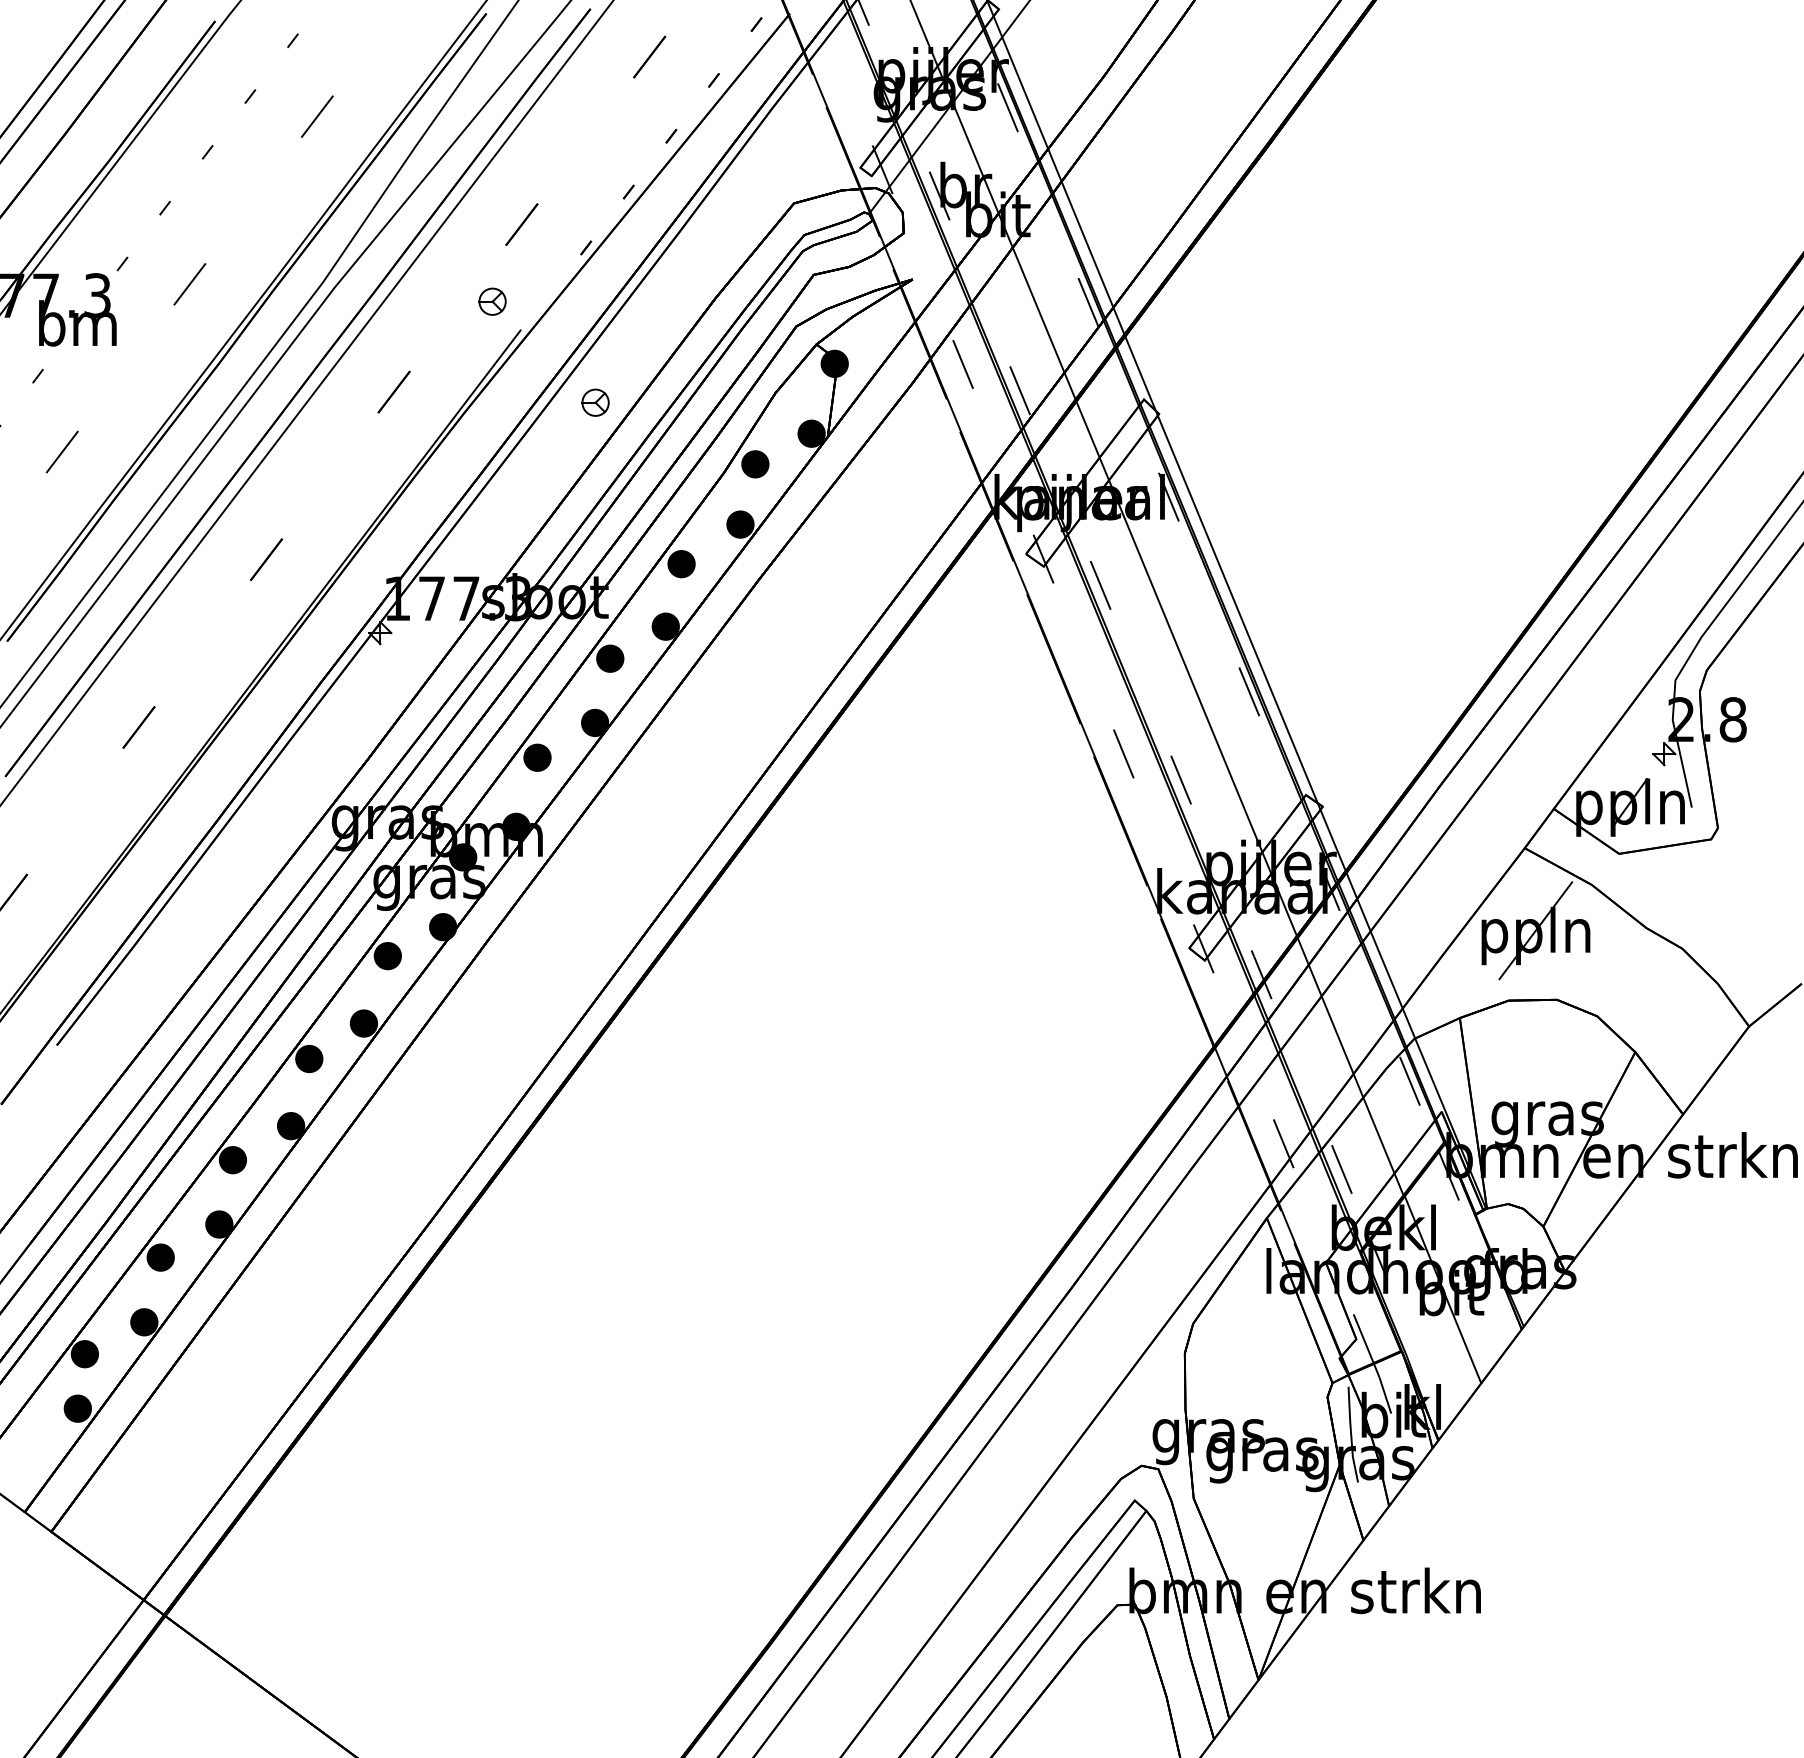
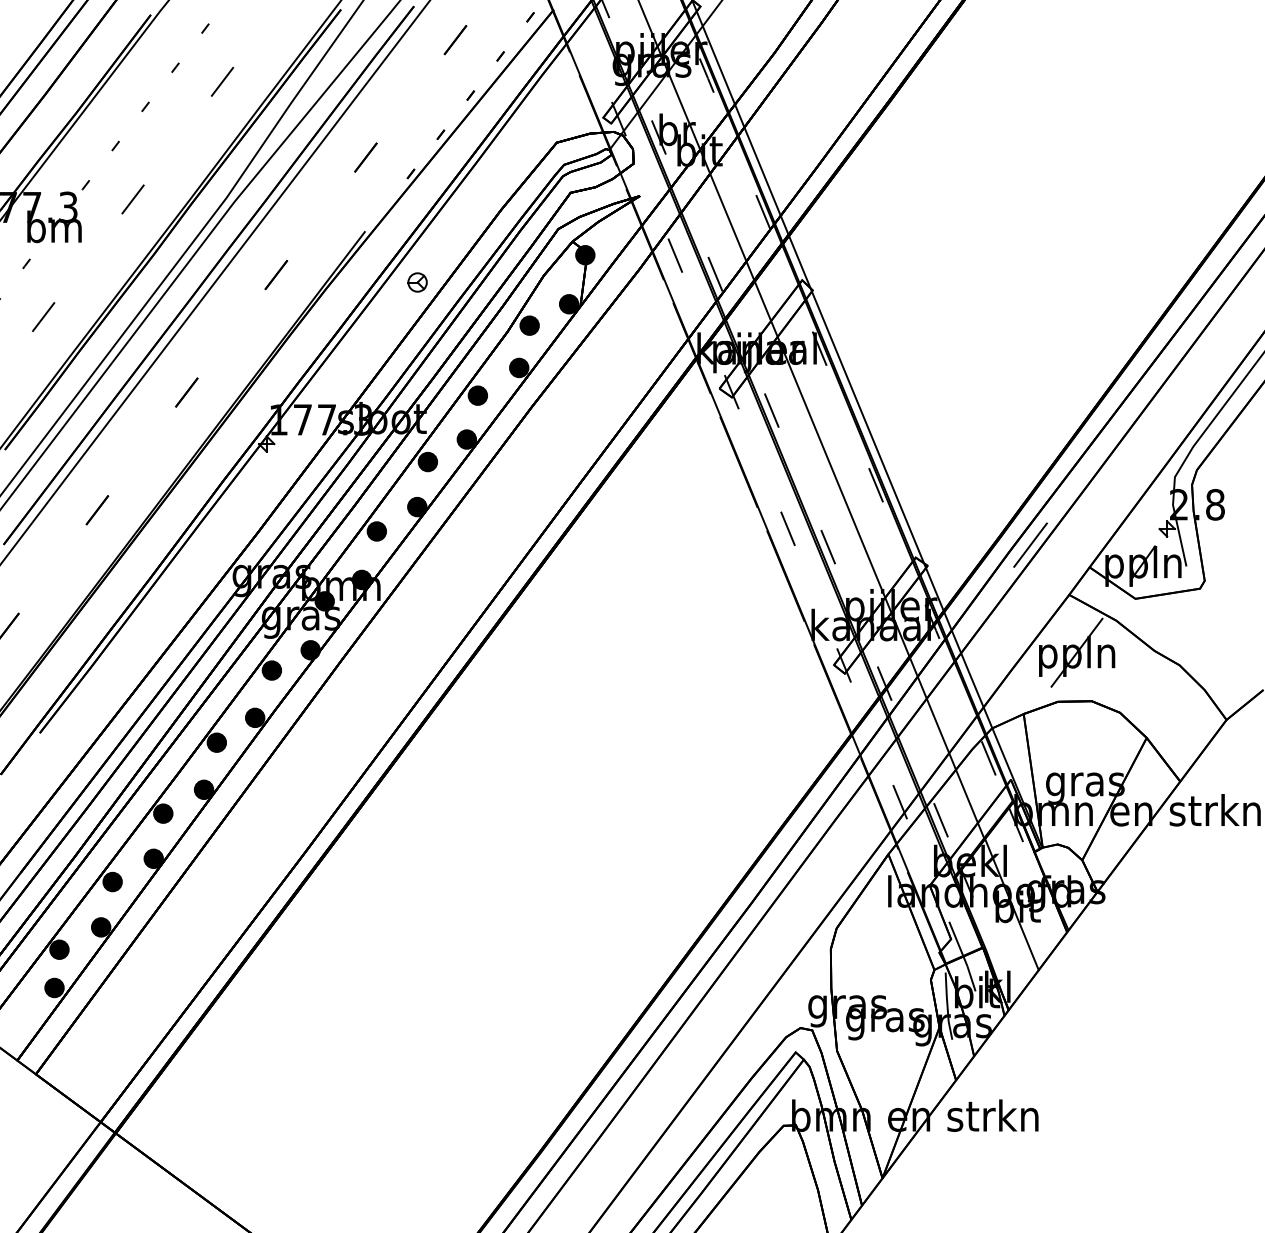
part: (492, 301) -> (345, 211), removed
line: (1469, 777) -> (1030, 545), added

